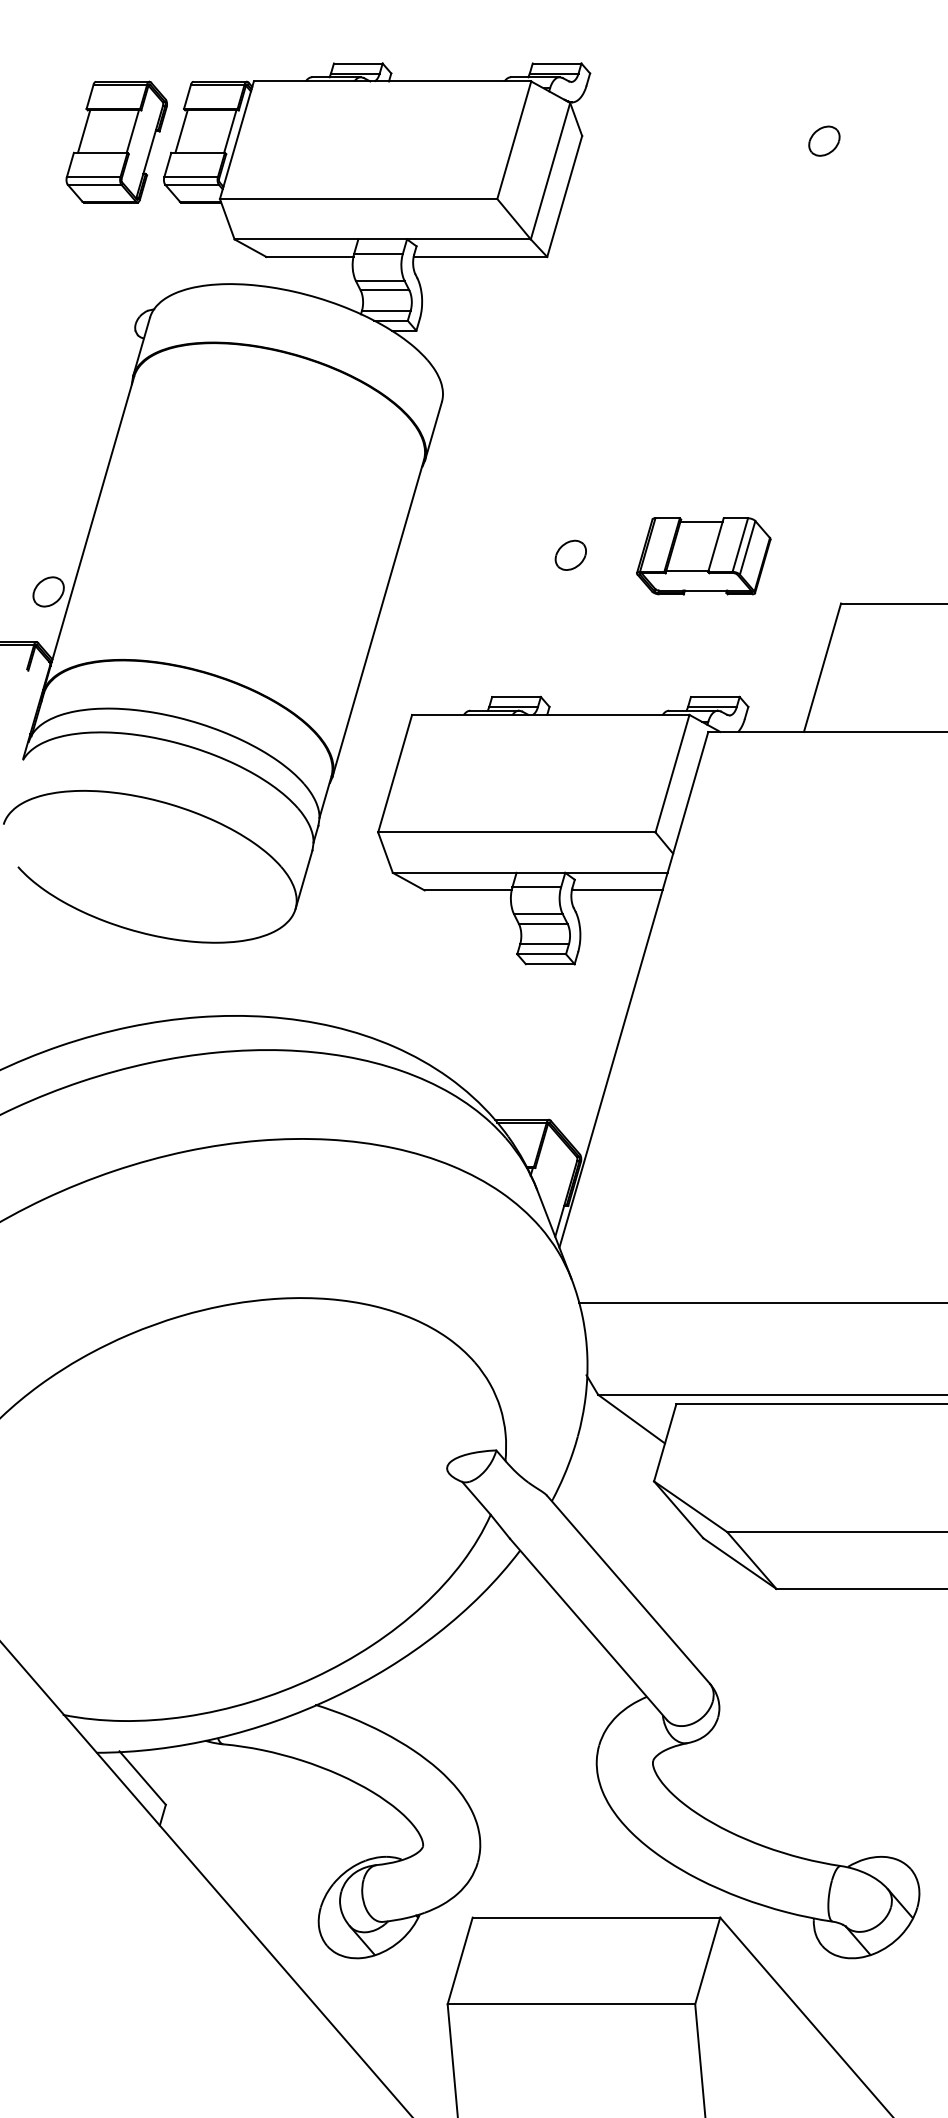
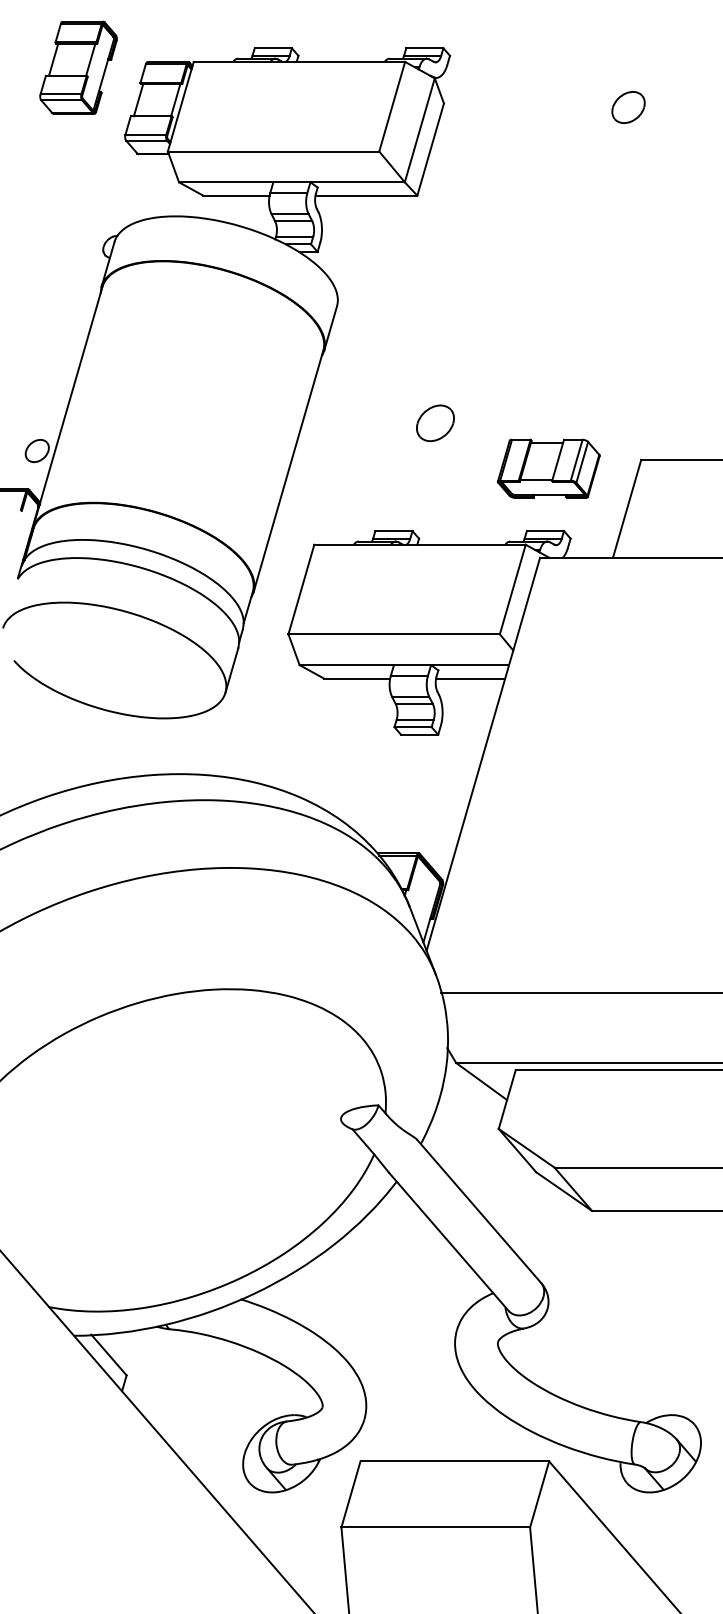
part: (824, 140) -> (628, 106), size x1.4
part: (116, 141) -> (78, 67), moved
part: (570, 554) -> (435, 422), size x1.6
part: (703, 556) -> (548, 468), moved

